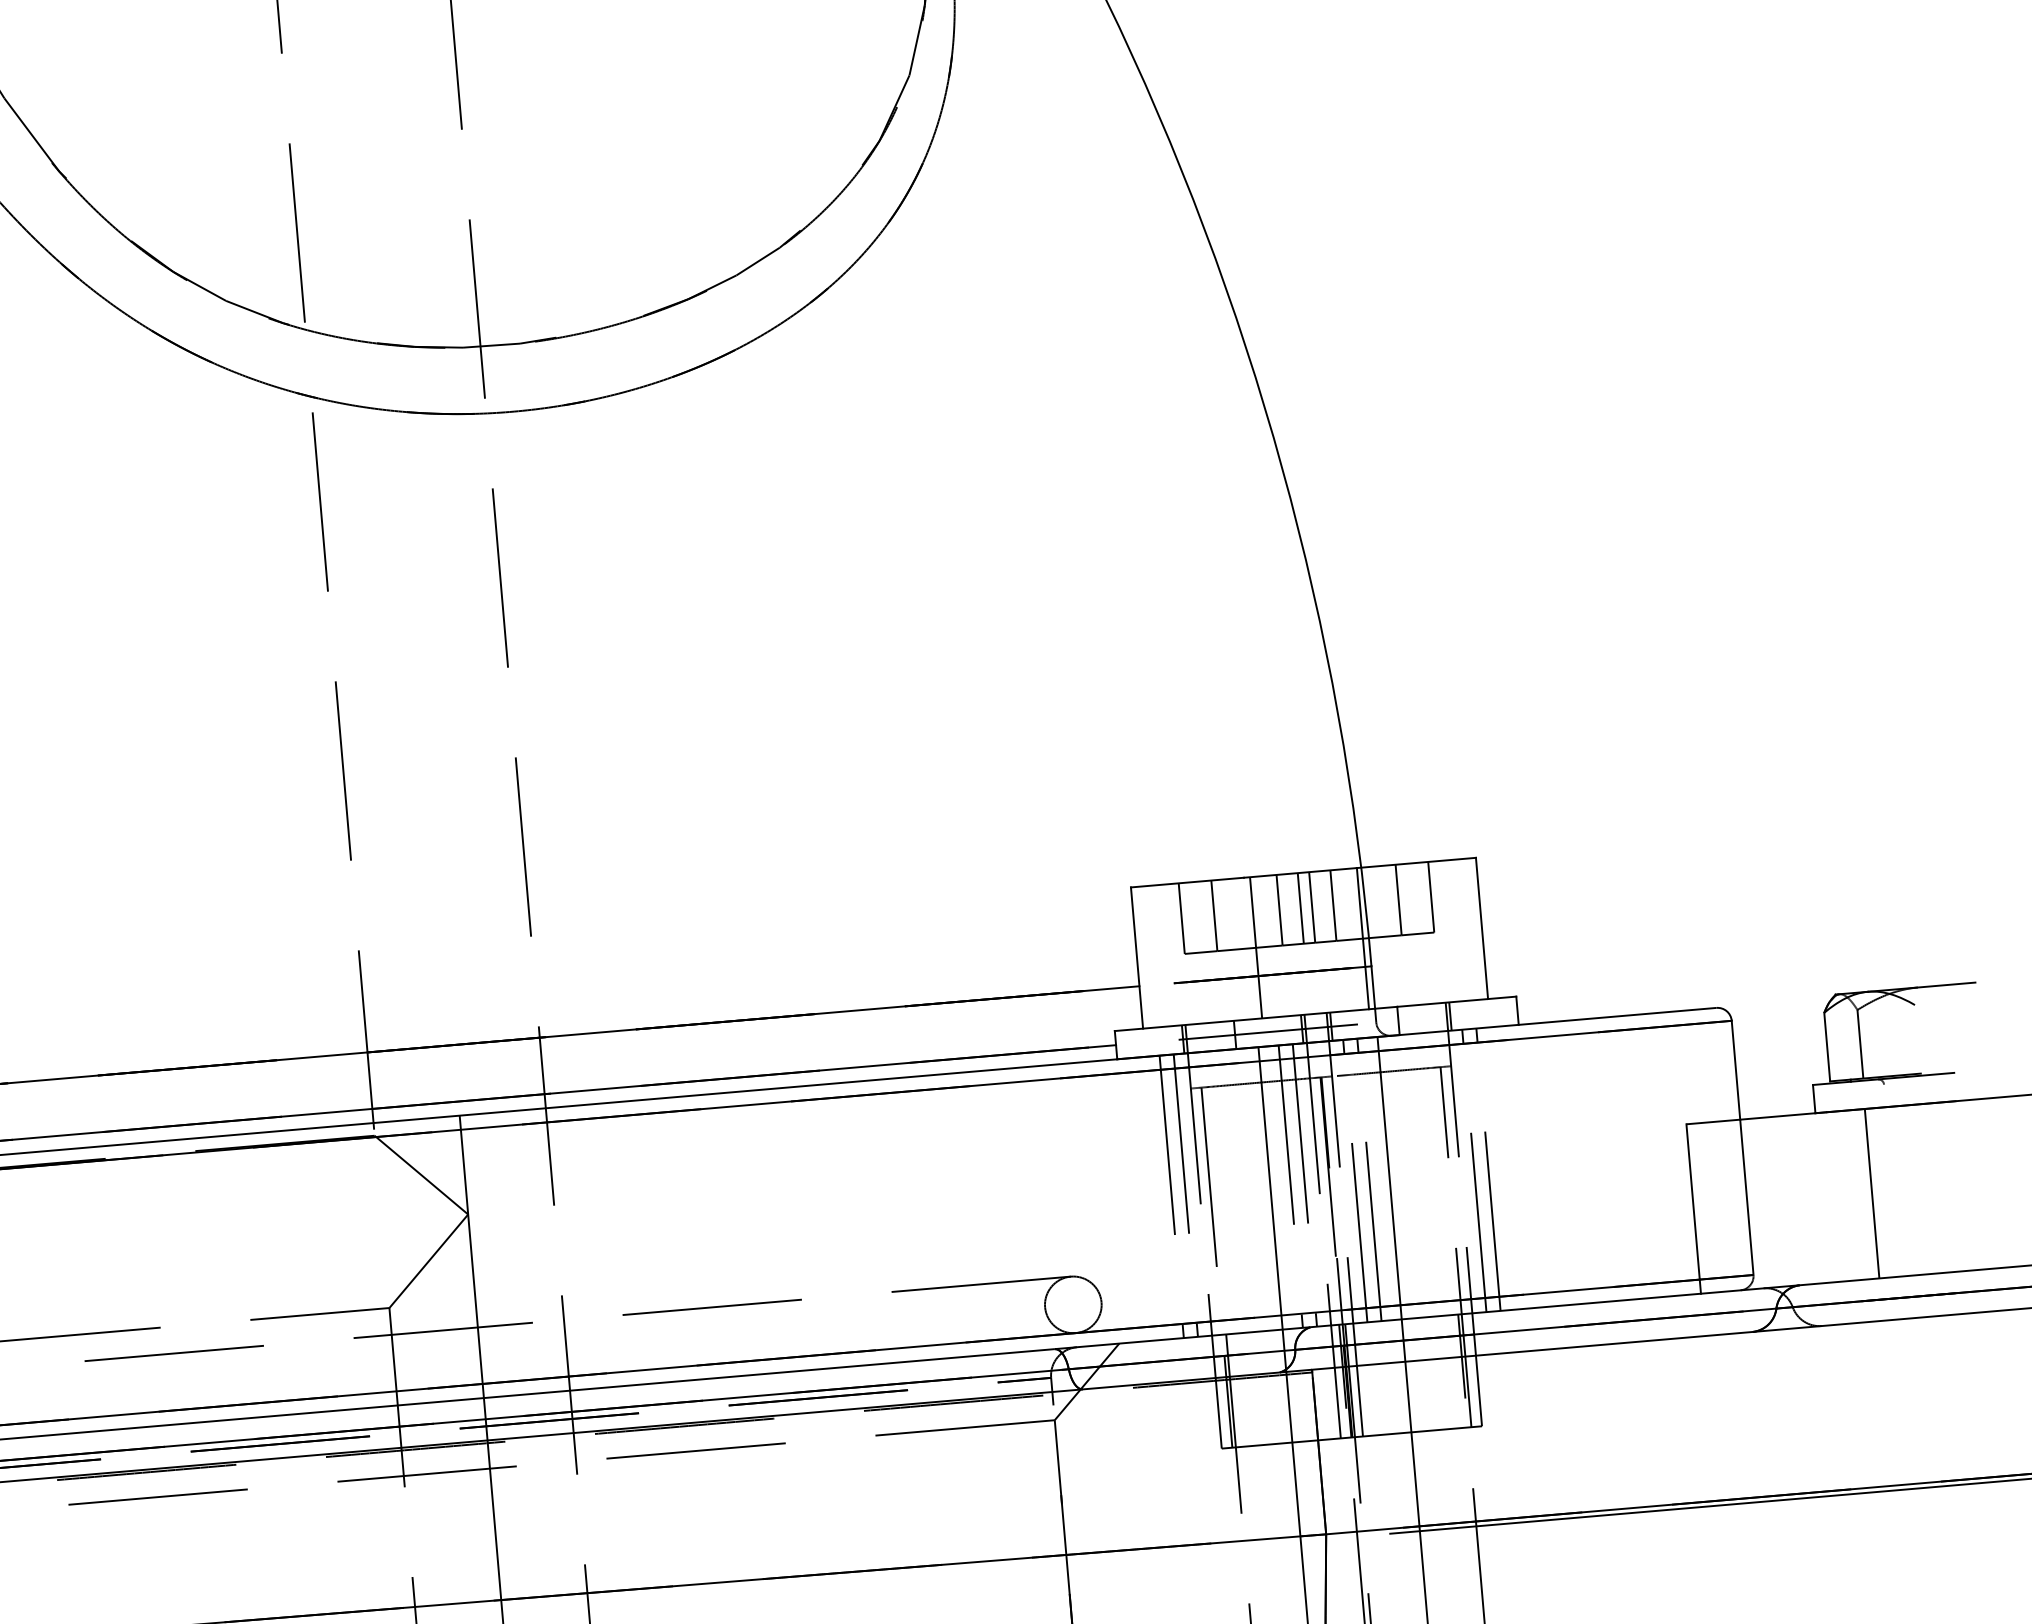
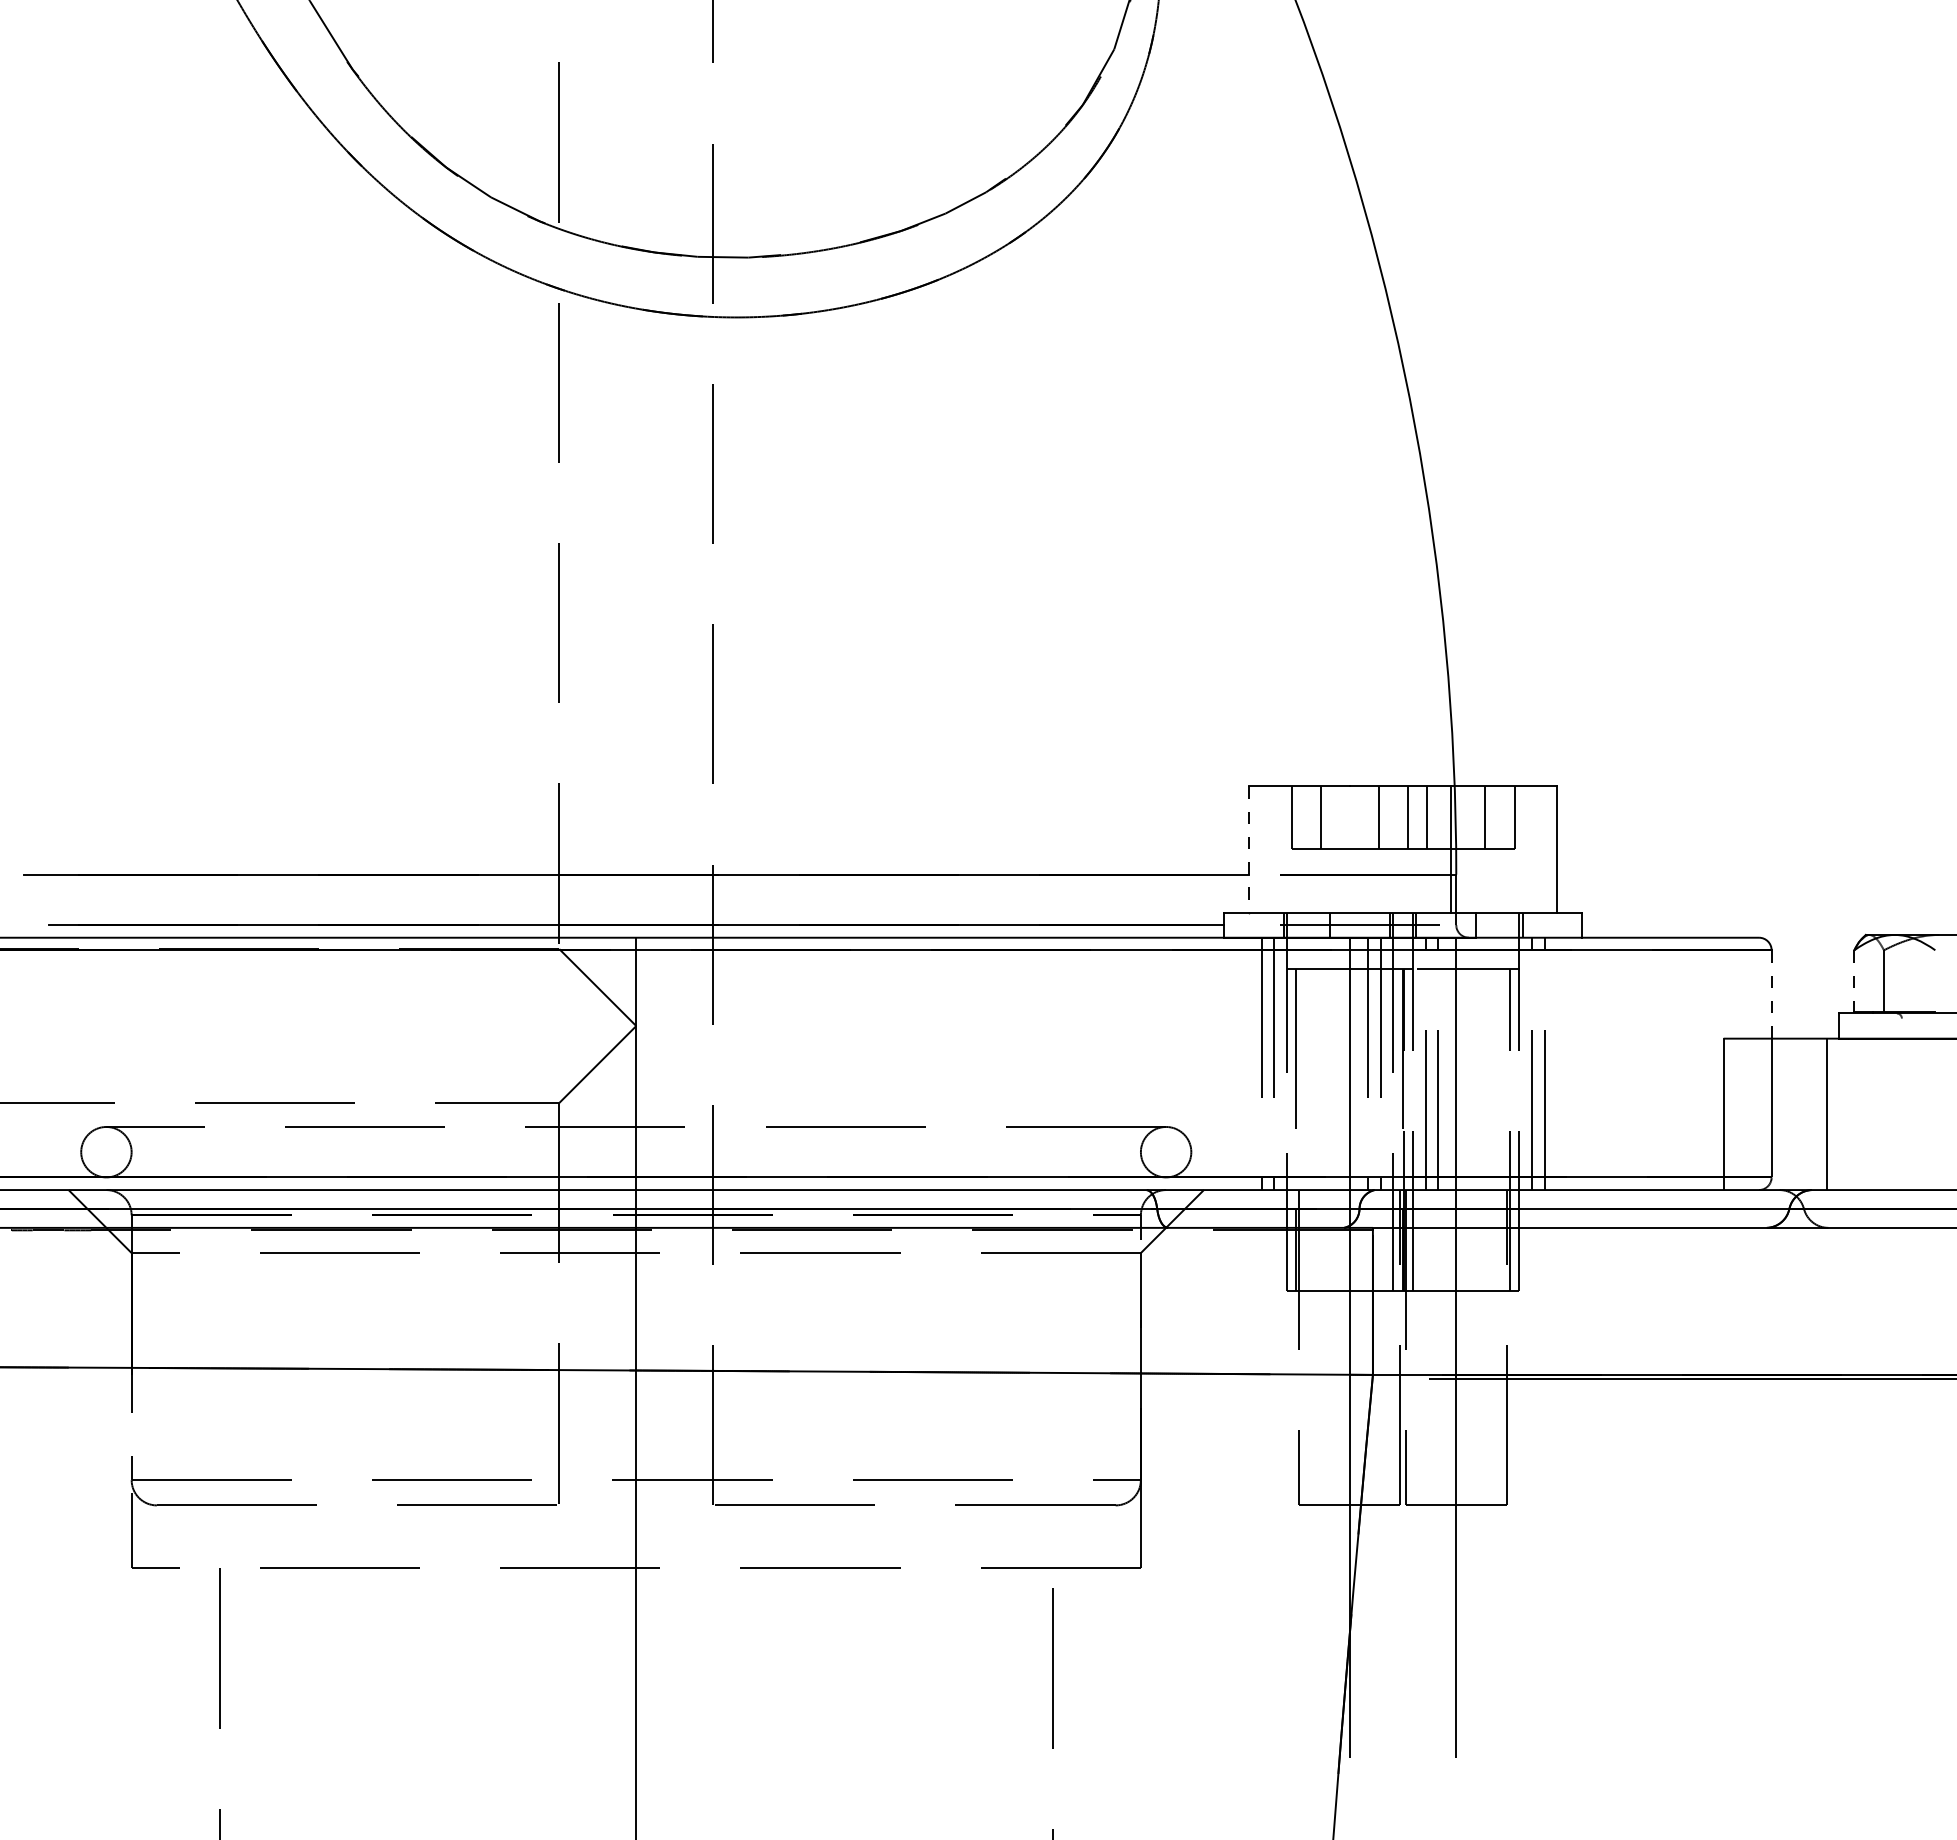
line: (1301, 907) -> (1398, 817), removed
line: (1256, 947) -> (1355, 849), removed
line: (1136, 958) -> (1248, 849), solid -> dashed
line: (1827, 1046) -> (1854, 980), solid -> dashed
line: (1735, 1071) -> (1771, 995), solid -> dashed
line: (1872, 1193) -> (1827, 1114), moved

